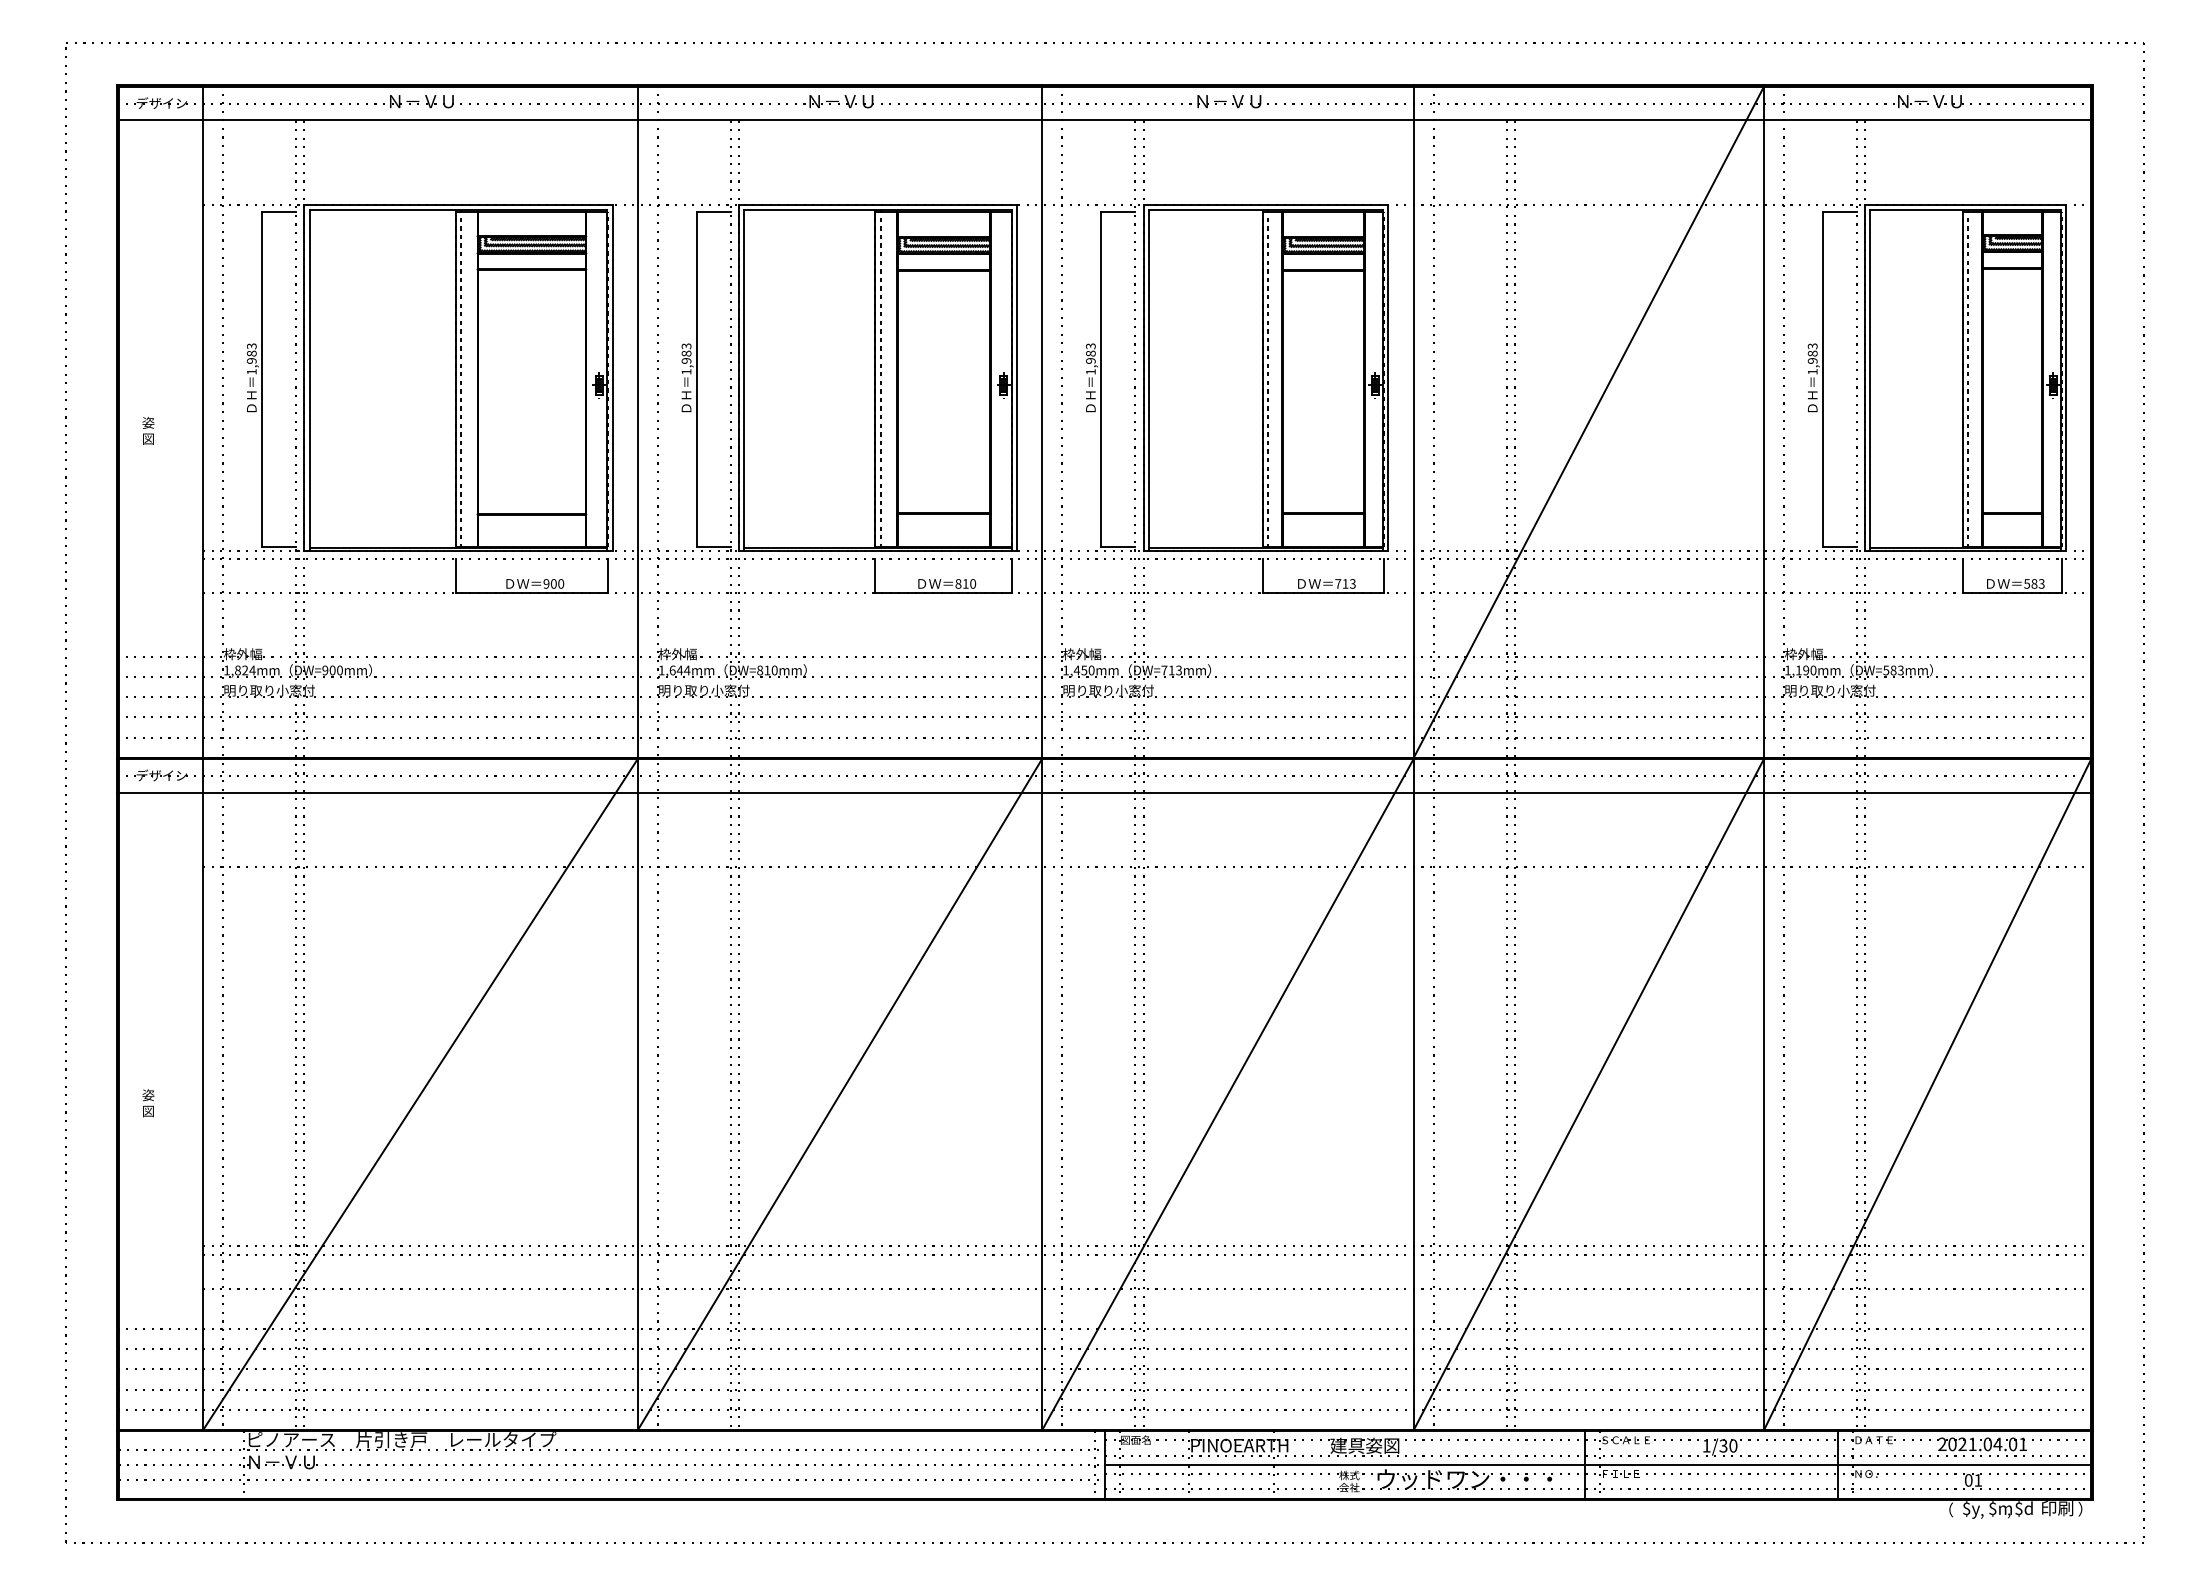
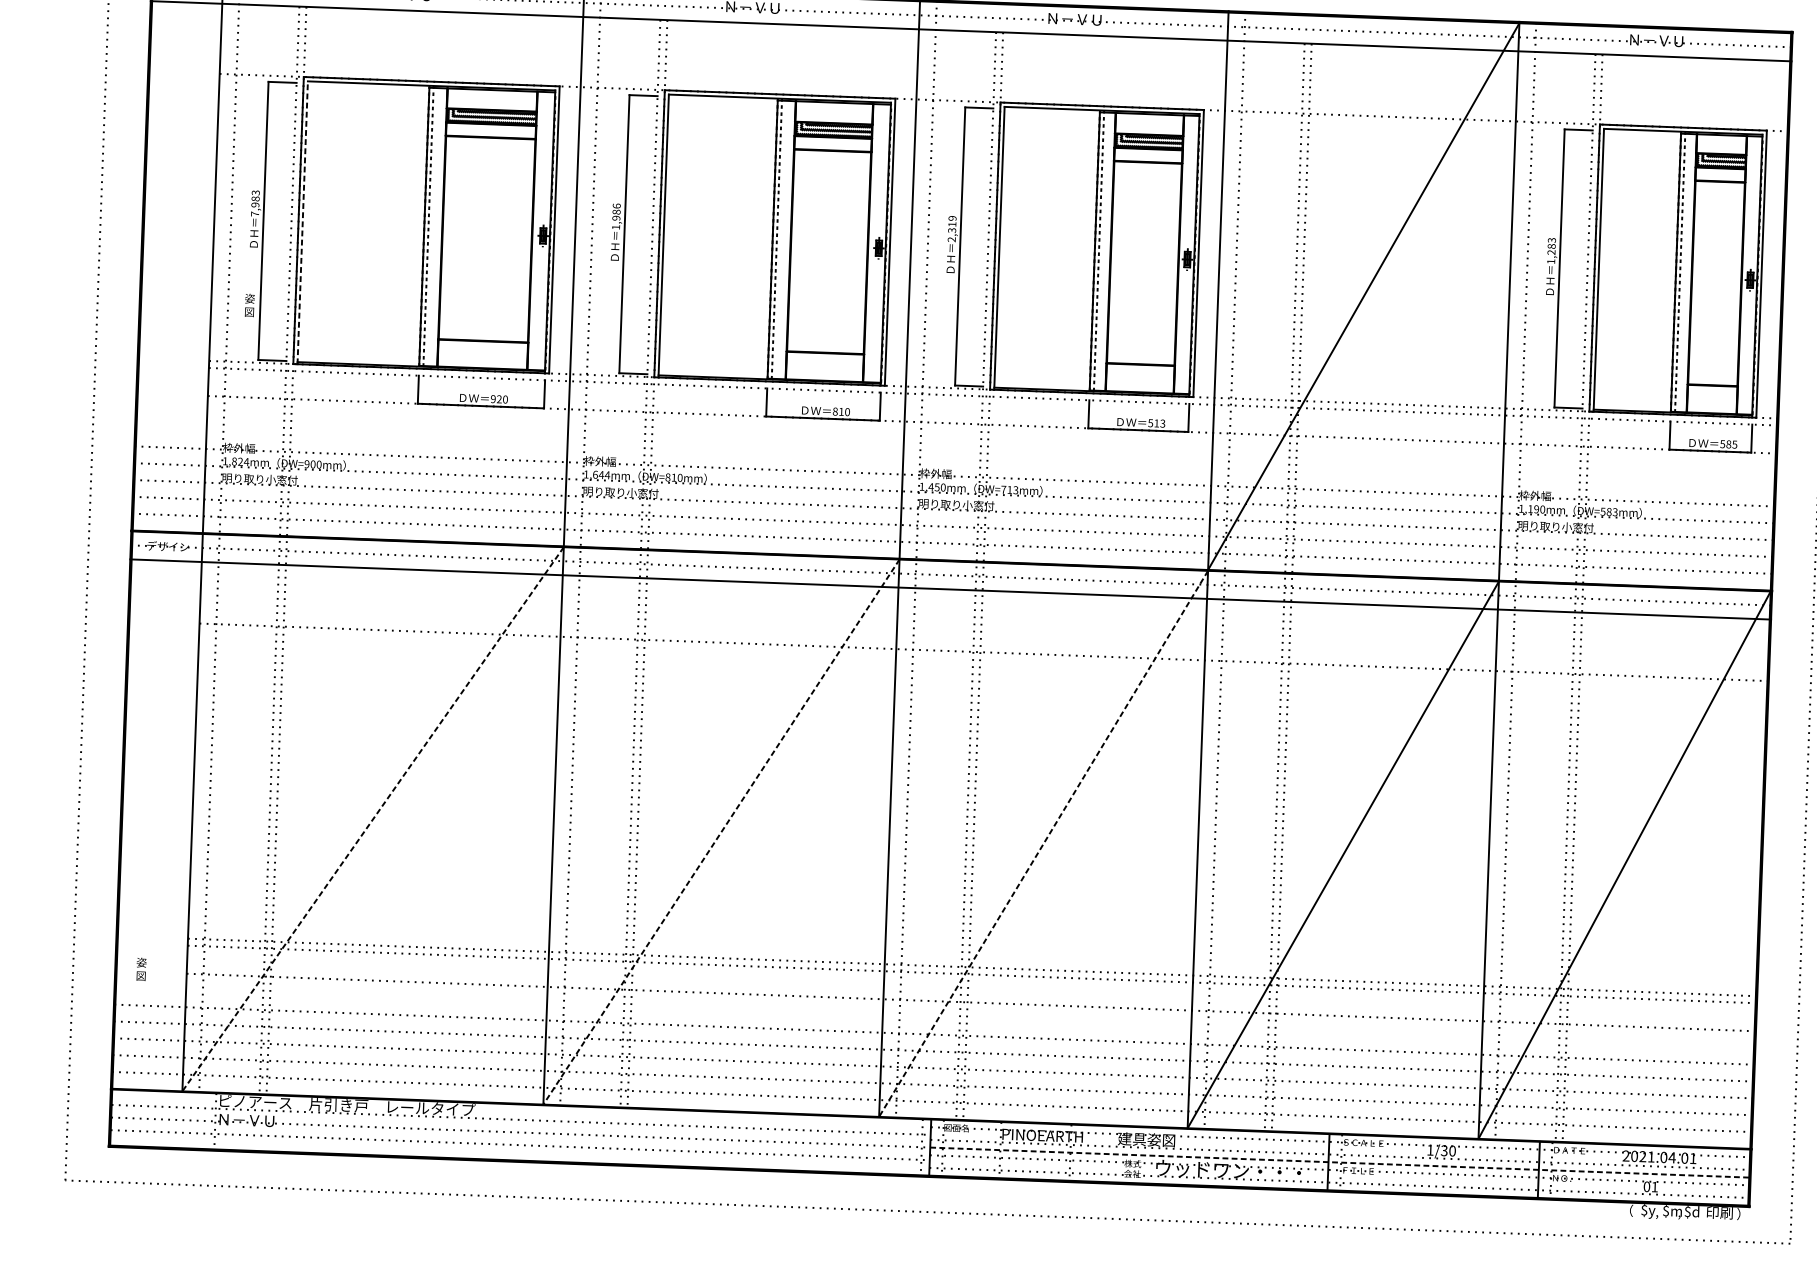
text: (686, 346) -> (616, 206), 1,983 -> 1,986
text: (1090, 358) -> (951, 228), 1,983 -> 2,319
text: (1812, 360) -> (1551, 252), 1,983 -> 1,283
text: (251, 371) -> (254, 213), 1,983 -> 7,983
line: (309, 379) -> (302, 222), solid -> dashed
text: (148, 430) -> (249, 305), moved
text: (553, 583) -> (499, 398), 900 -> 920
text: (1338, 583) -> (1150, 422), 713 -> 513
text: (2041, 583) -> (1734, 444), 583 -> 585
line: (420, 1094) -> (373, 819), solid -> dashed
line: (840, 1094) -> (721, 832), solid -> dashed
line: (1227, 1094) -> (1043, 843), solid -> dashed
text: (148, 1103) -> (141, 969), moved
line: (1598, 1464) -> (1340, 1162), solid -> dashed

